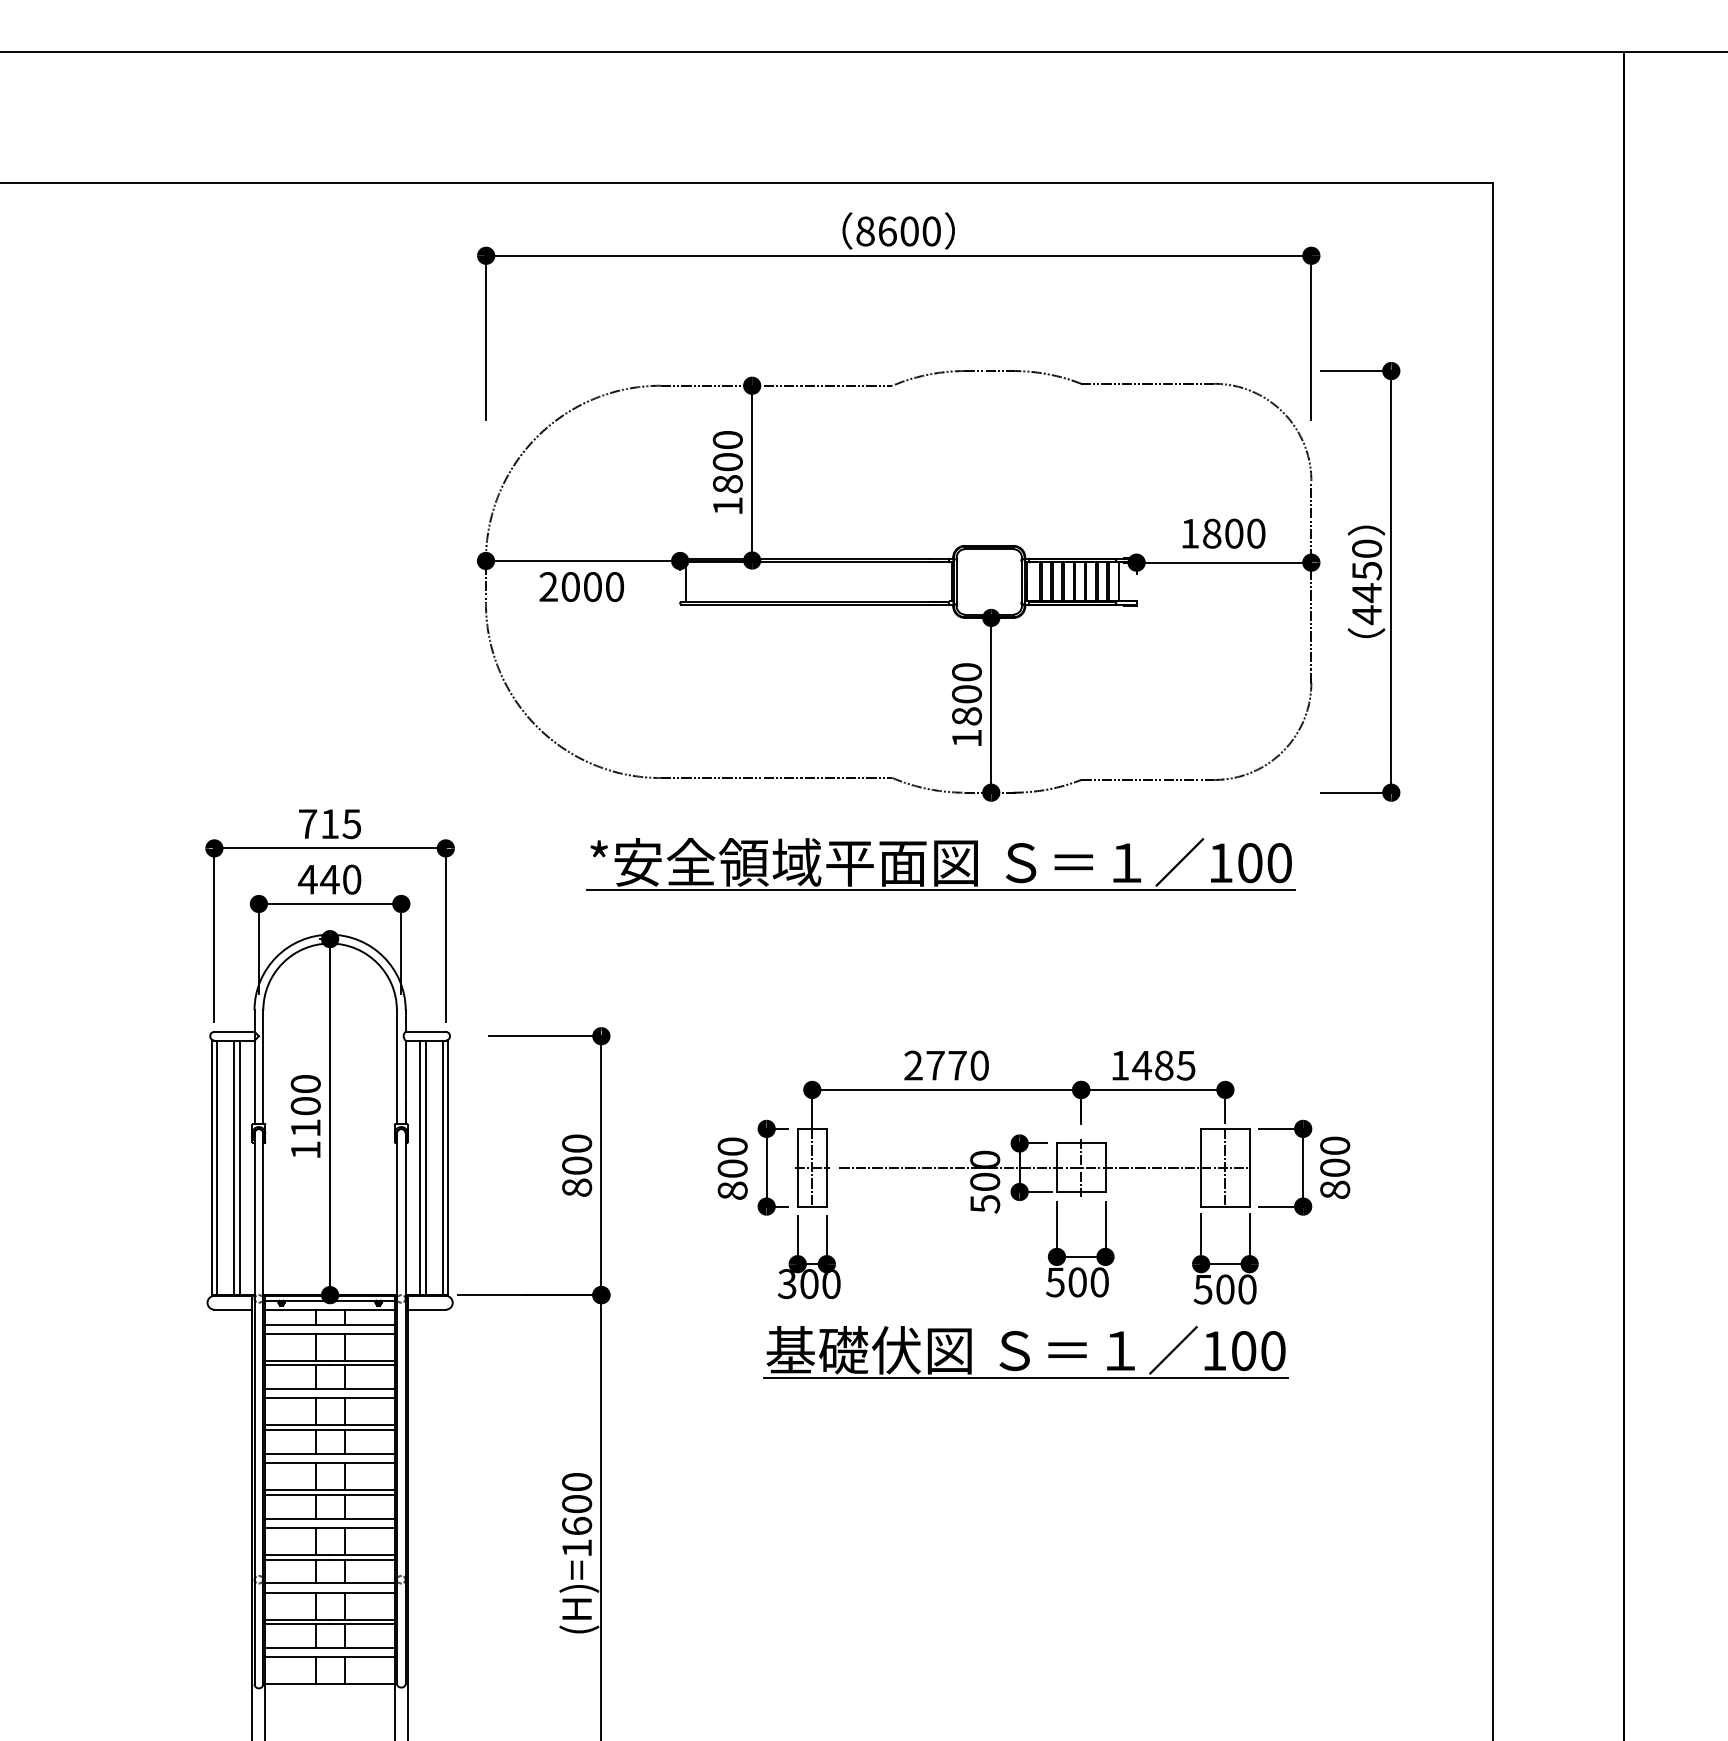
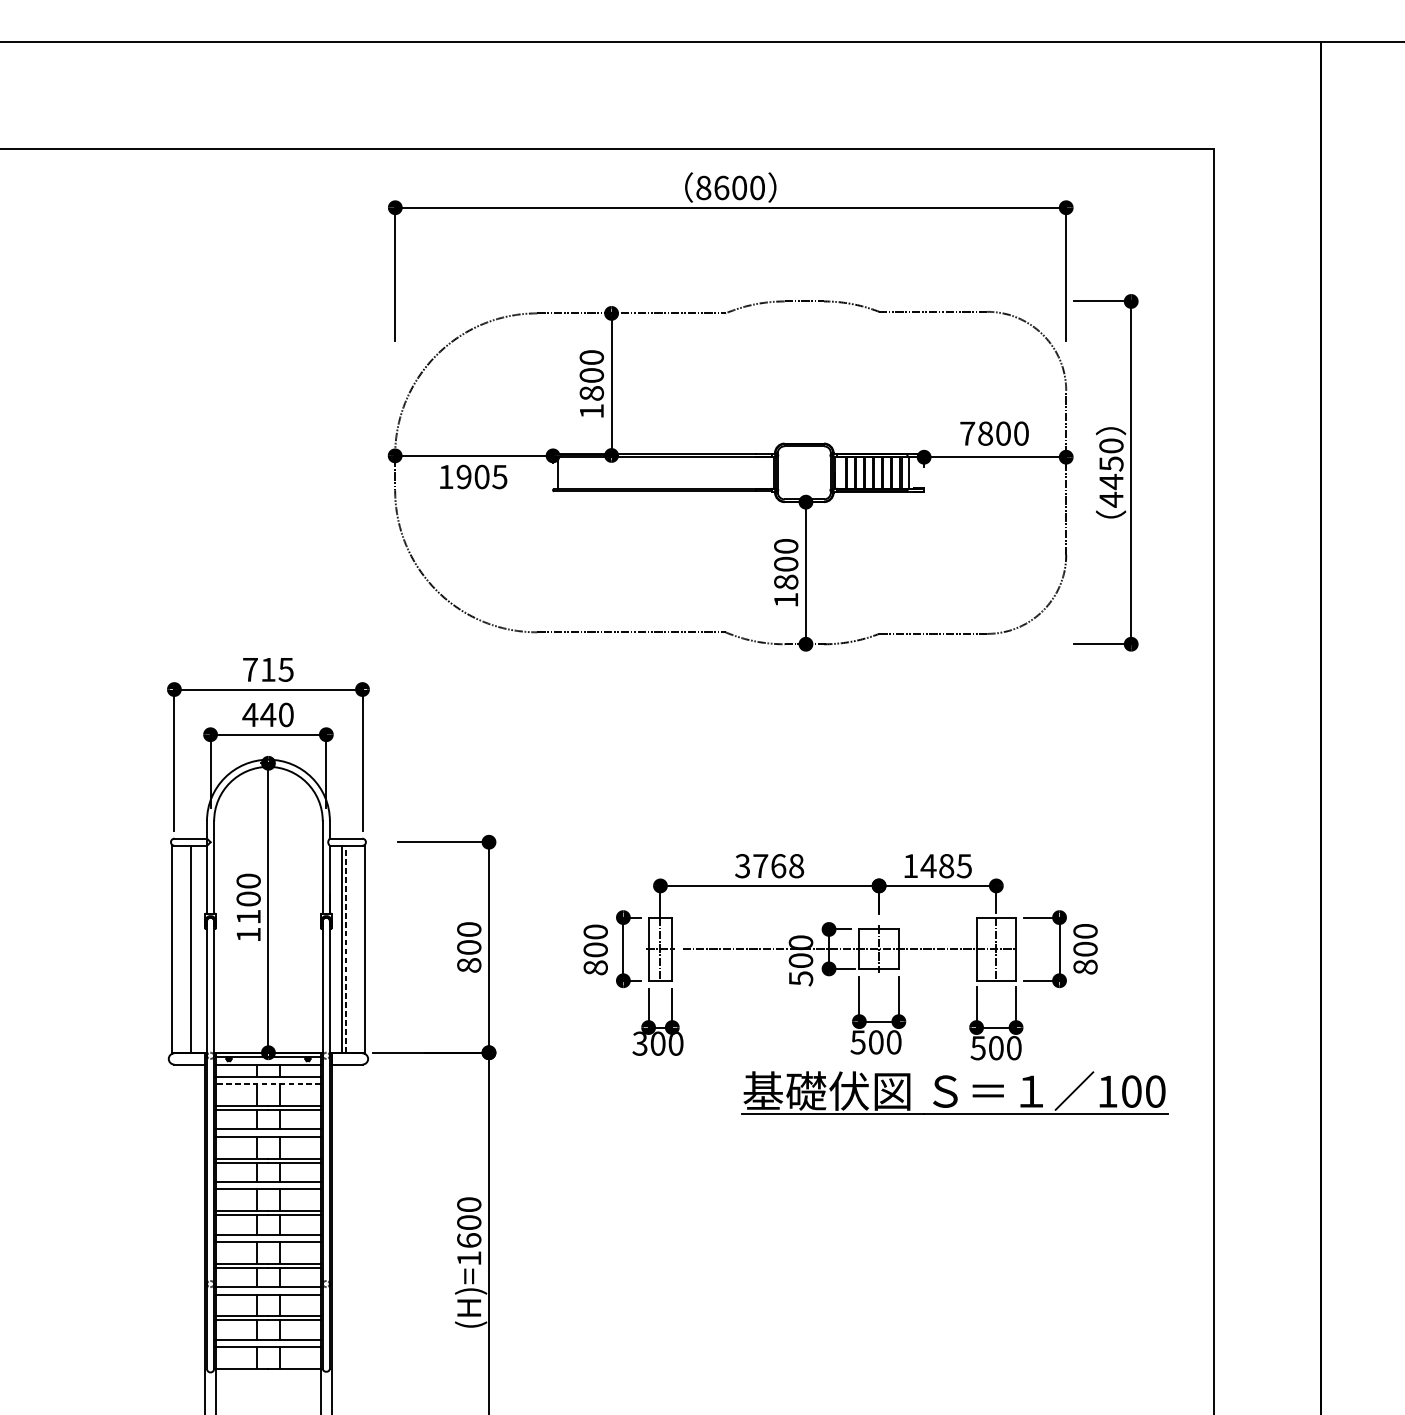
text: (1190, 533) -> (967, 433), 1800 -> 7800
text: (581, 586) -> (472, 476), 2000 -> 1905
part: (940, 864) -> (764, 702), removed
text: (946, 1065) -> (769, 866), 2770 -> 3768
line: (217, 1167) -> (176, 948), removed
line: (239, 1167) -> (194, 948), removed
line: (425, 1167) -> (345, 948), solid -> dashed
line: (442, 1167) -> (359, 948), removed
line: (330, 1333) -> (268, 1083), solid -> dashed
part: (1025, 1351) -> (954, 1092), moved

